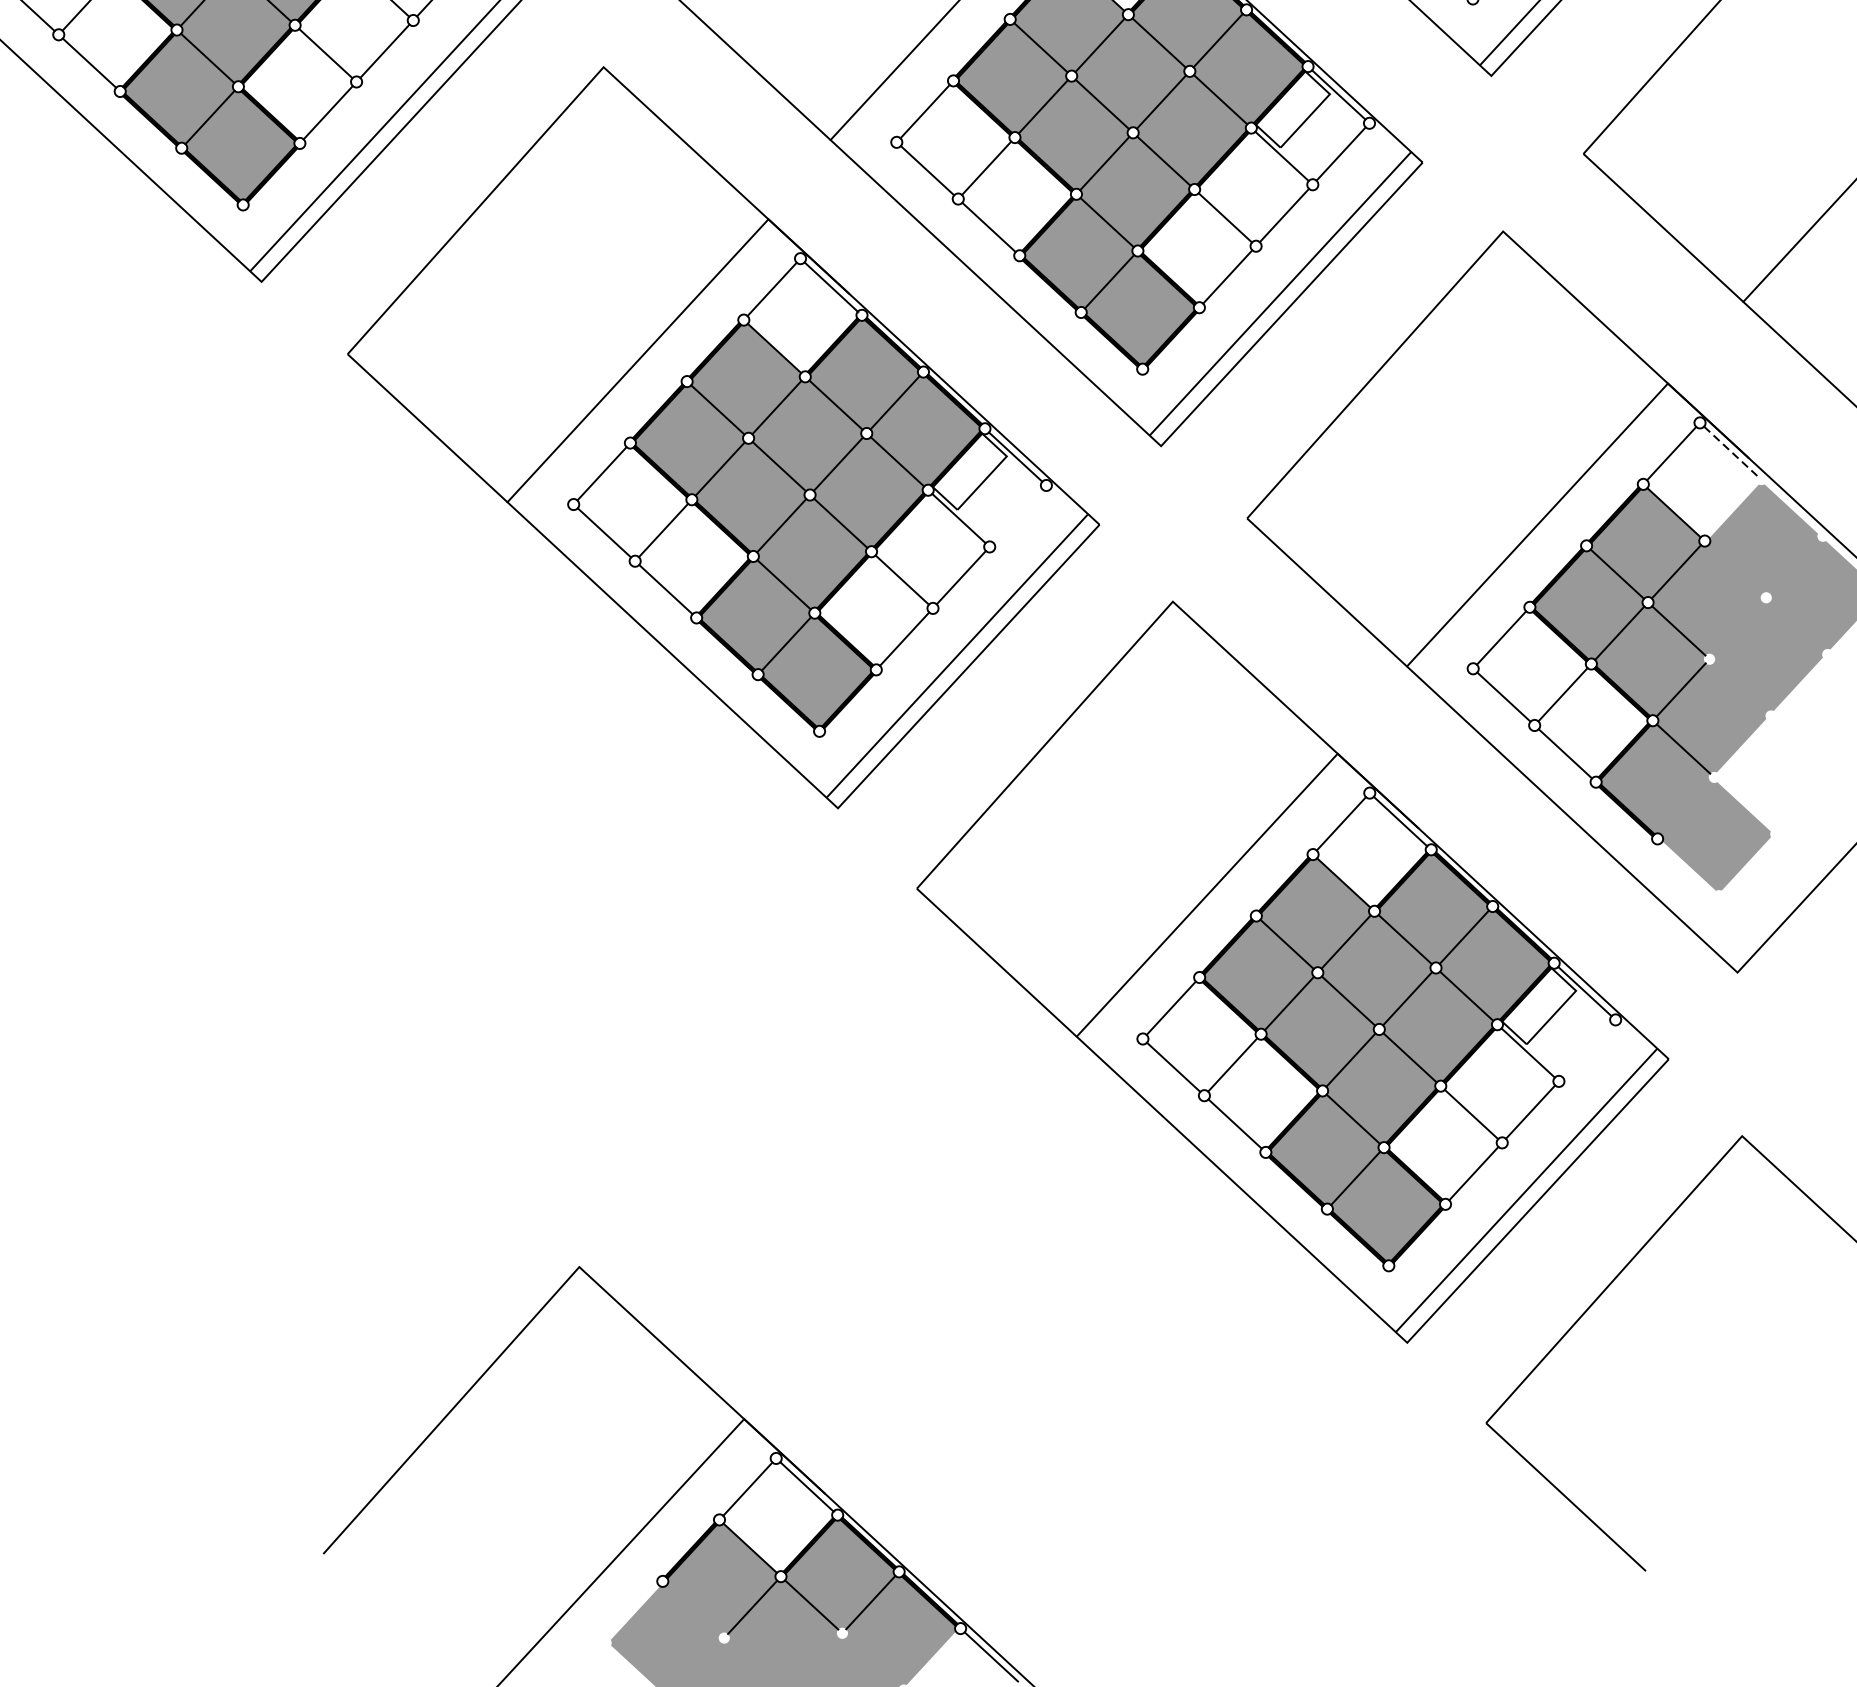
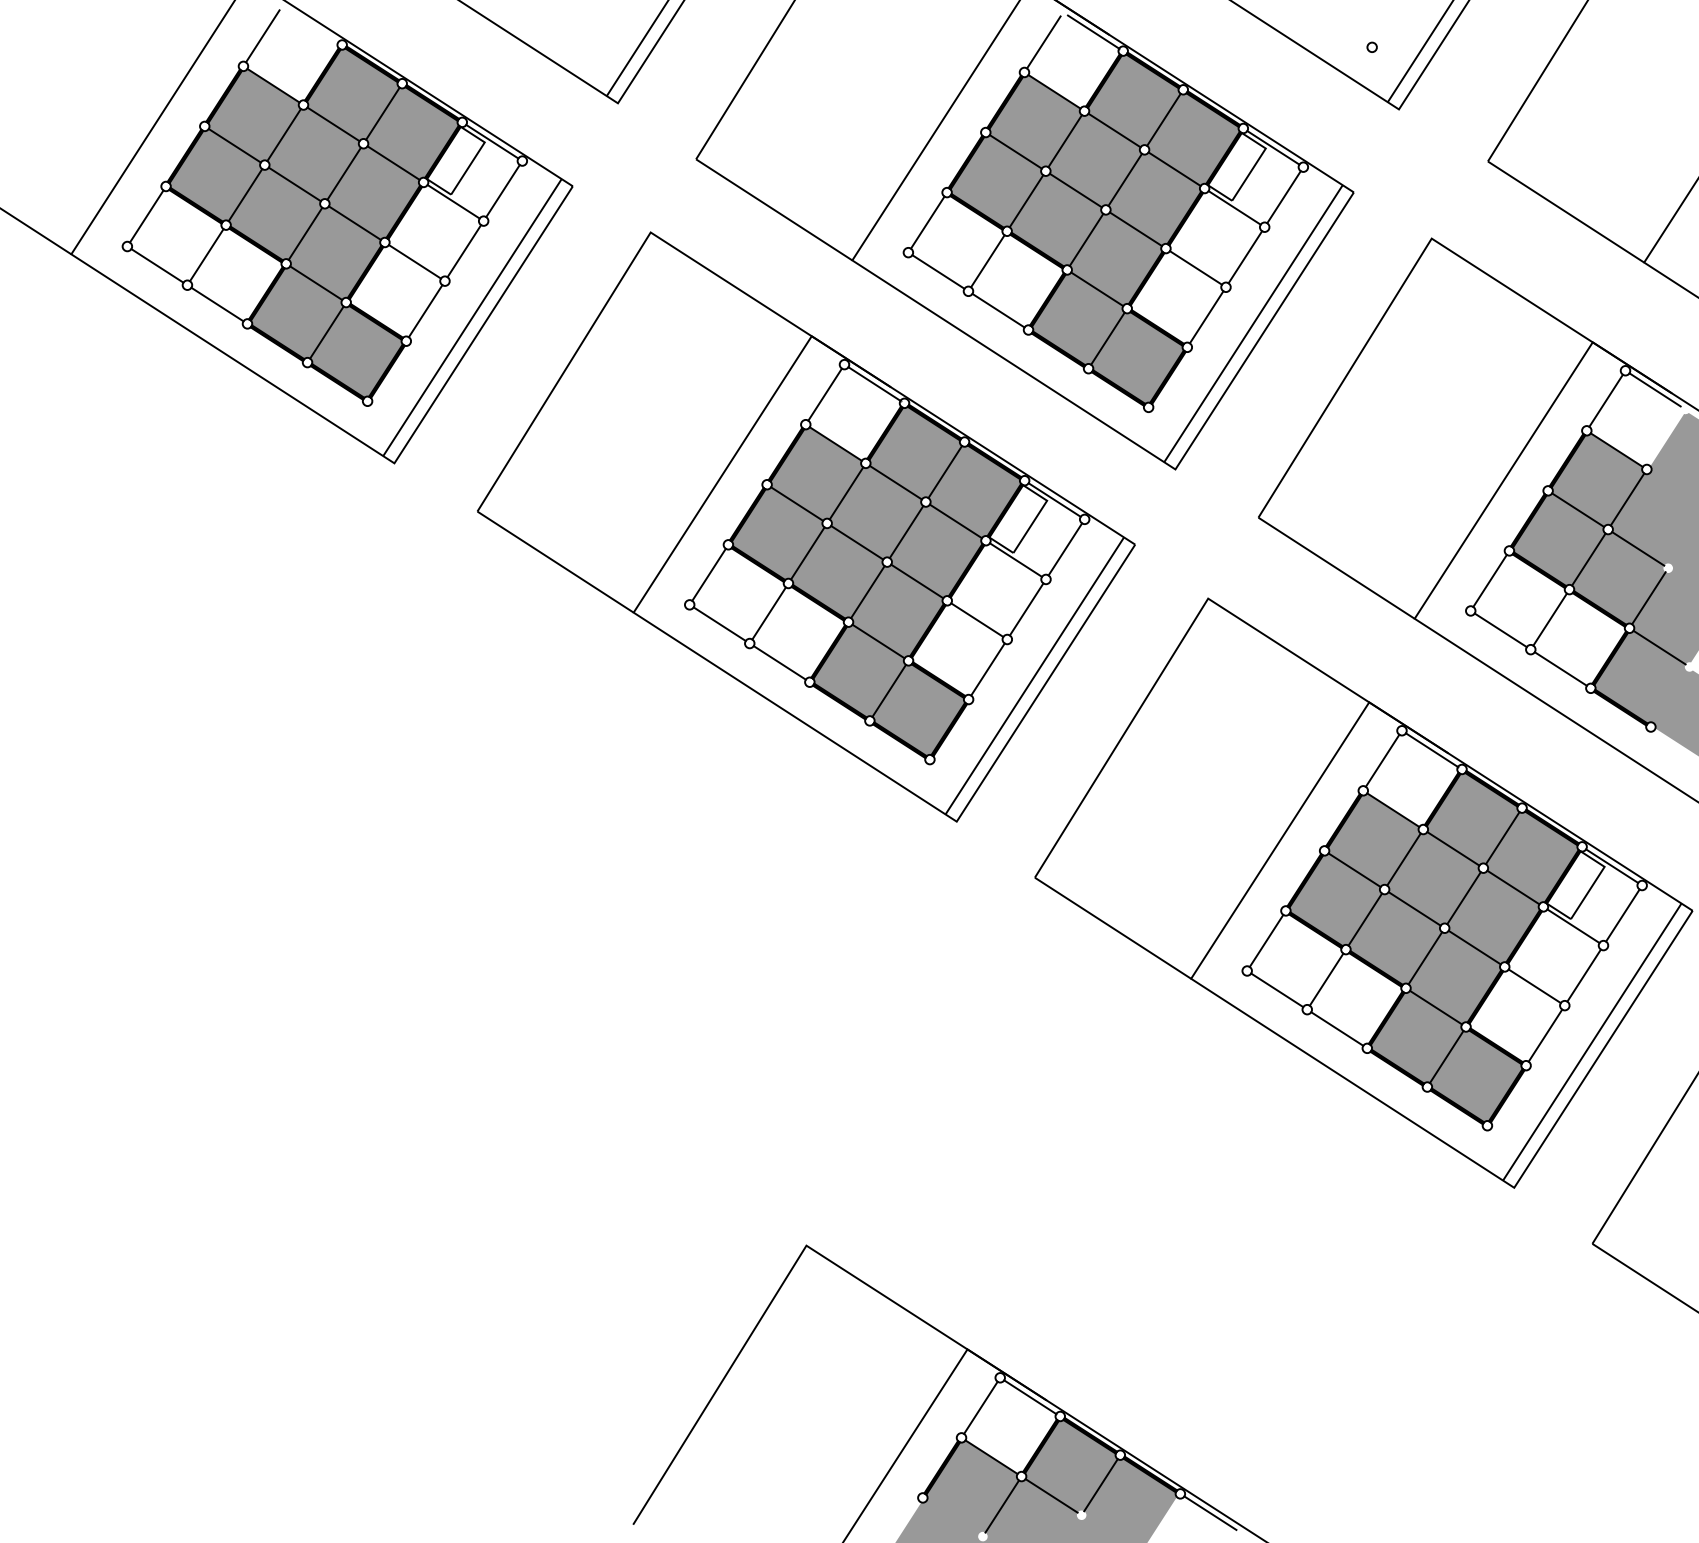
line: (1730, 451) -> (1655, 390), dashed -> solid
line: (1018, 516) -> (1065, 549), added
line: (1586, 1050) -> (1622, 915), added

